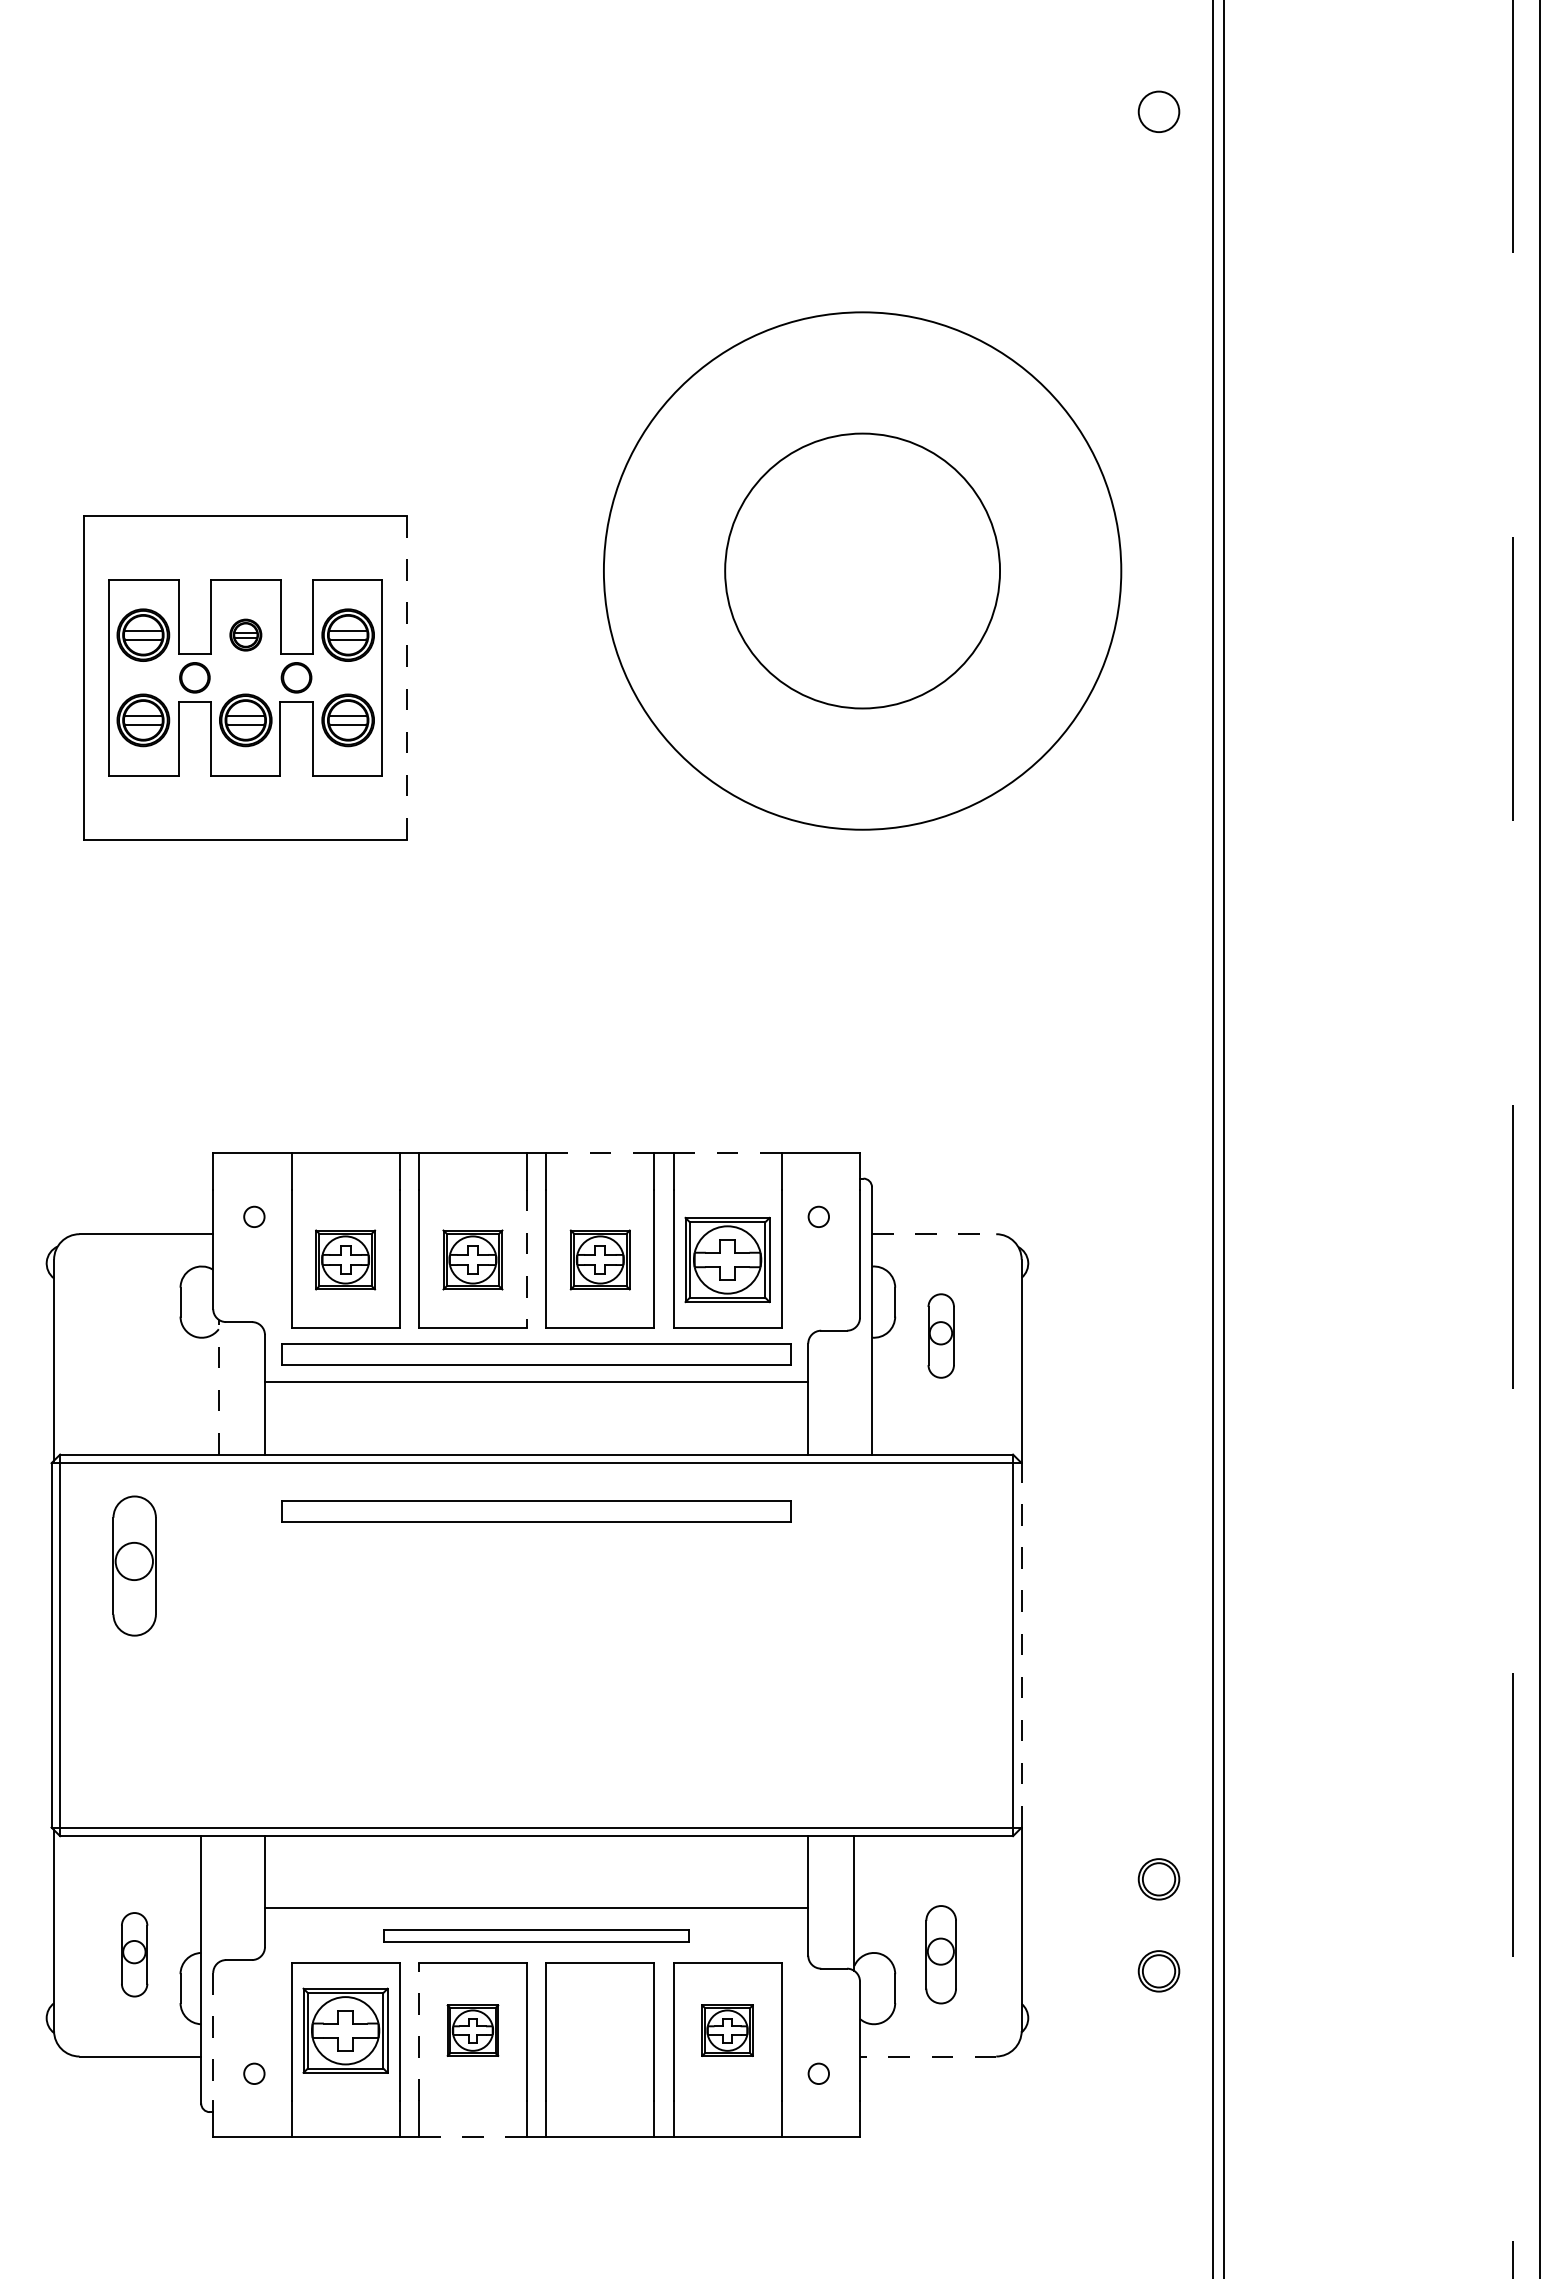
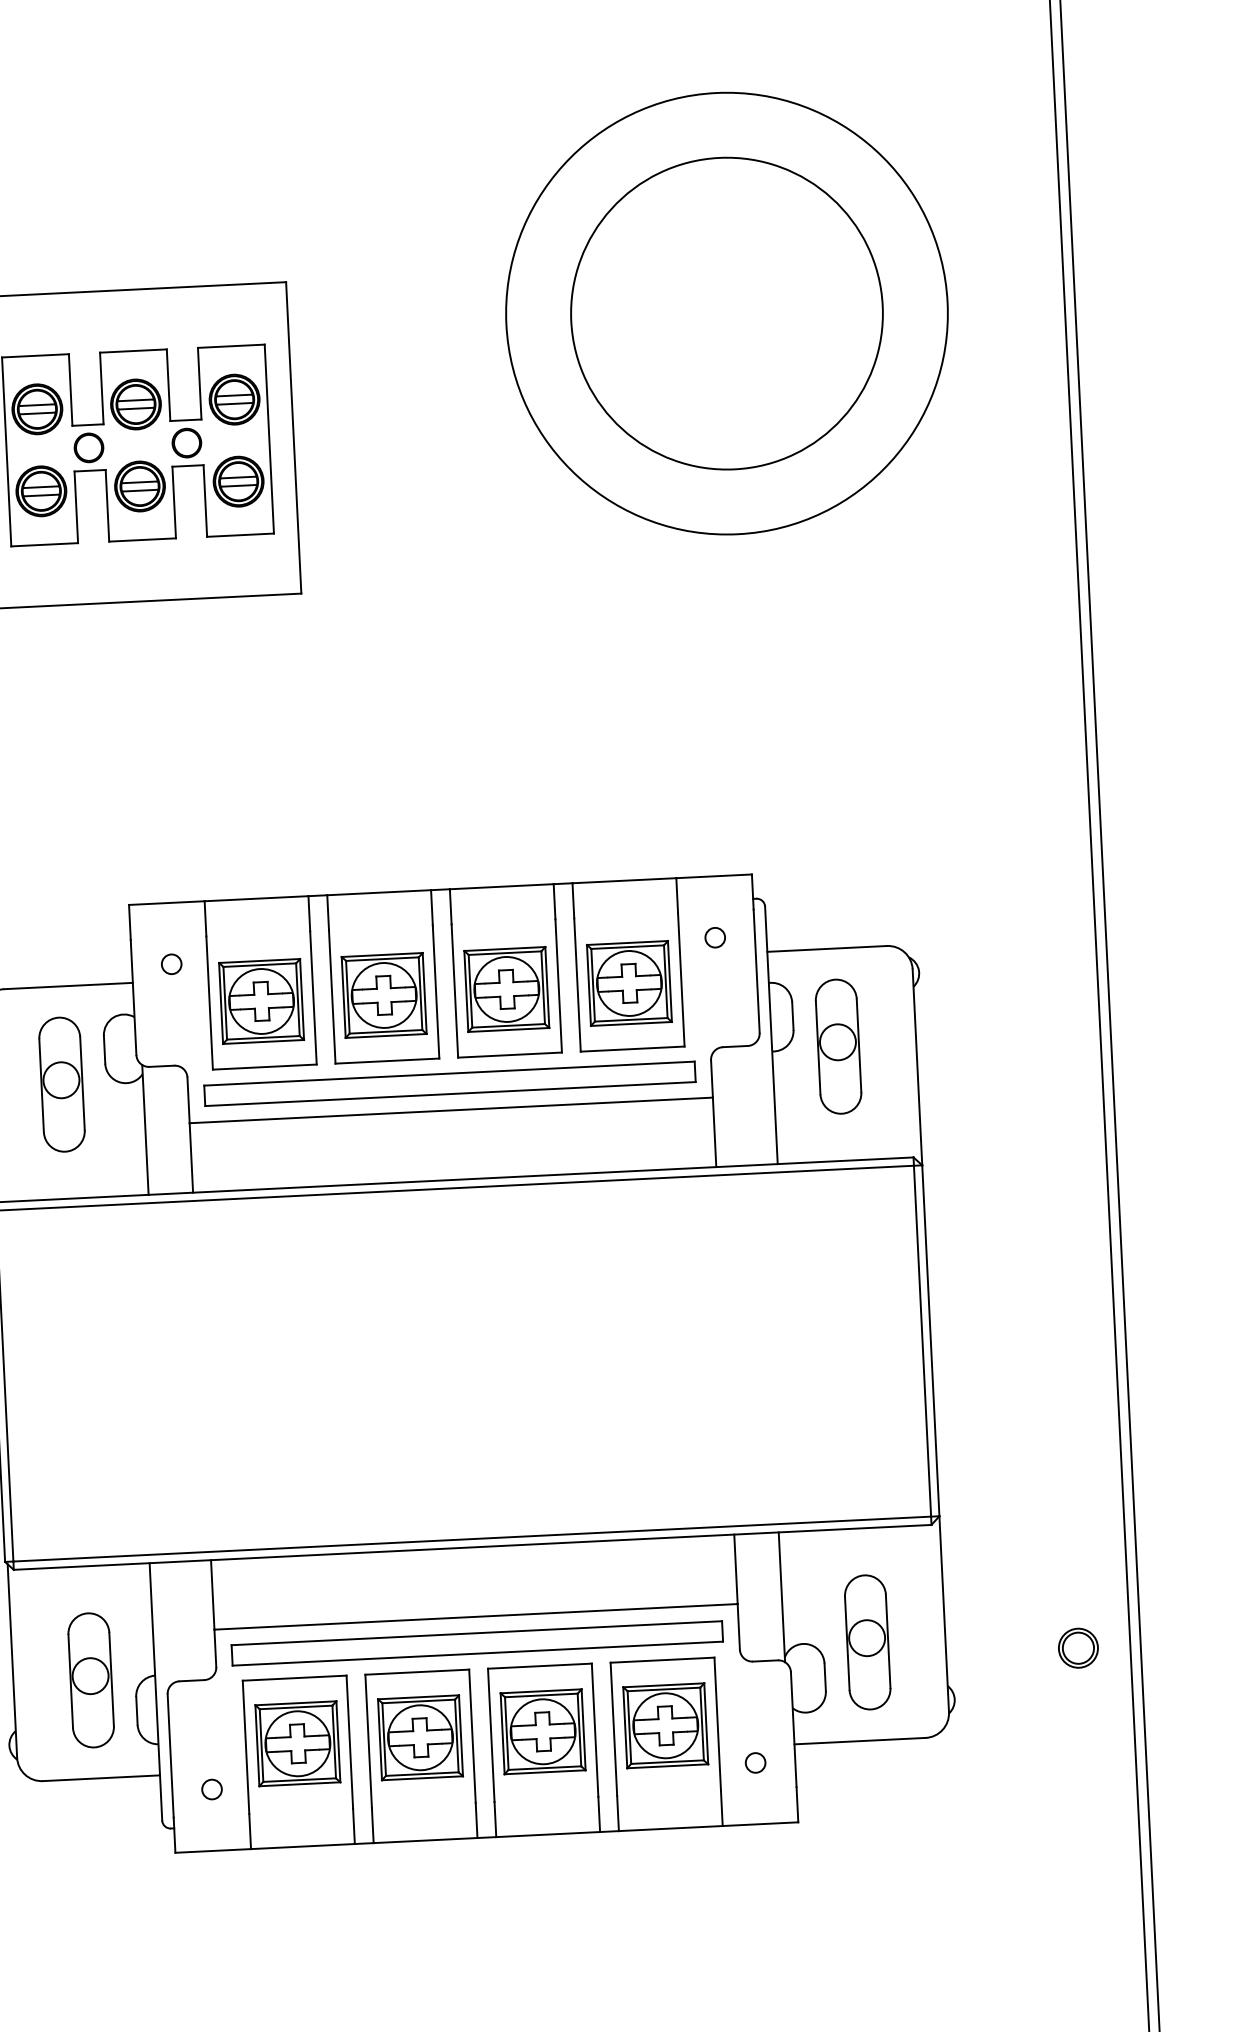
circle: (862, 570) -> (726, 313), size x0.62
circle: (862, 570) -> (726, 313), size x1.67
part: (245, 634) -> (135, 403), size x1.67
line: (407, 677) -> (293, 437), dashed -> solid
line: (600, 1153) -> (502, 886), dashed -> solid
line: (727, 1153) -> (624, 880), dashed -> solid
line: (934, 1234) -> (827, 949), dashed -> solid
part: (345, 1259) -> (261, 1001), size x1.43
part: (472, 1259) -> (383, 995), size x1.43
line: (526, 1259) -> (435, 992), dashed -> solid
part: (600, 1259) -> (507, 989), size x1.43
part: (941, 1335) -> (839, 1046), size x1.67
line: (218, 1386) -> (145, 1129), dashed -> solid
part: (536, 1511) -> (457, 1234), removed
part: (134, 1565) -> (61, 1084), moved
line: (1021, 1644) -> (930, 1339), dashed -> solid
part: (1158, 1879) -> (1073, 1559), removed
part: (536, 1935) -> (477, 1643), size x1.67
part: (134, 1954) -> (90, 1680), size x1.67
part: (941, 1954) -> (868, 1642), size x1.43
part: (472, 2030) -> (420, 1737), size x1.67
part: (600, 2030) -> (543, 1731), added
part: (727, 2030) -> (665, 1725), size x1.67
line: (419, 2031) -> (369, 1741), dashed -> solid
line: (213, 2036) -> (170, 1755), dashed -> solid
line: (927, 2056) -> (859, 1741), dashed -> solid
line: (472, 2137) -> (425, 1840), dashed -> solid

